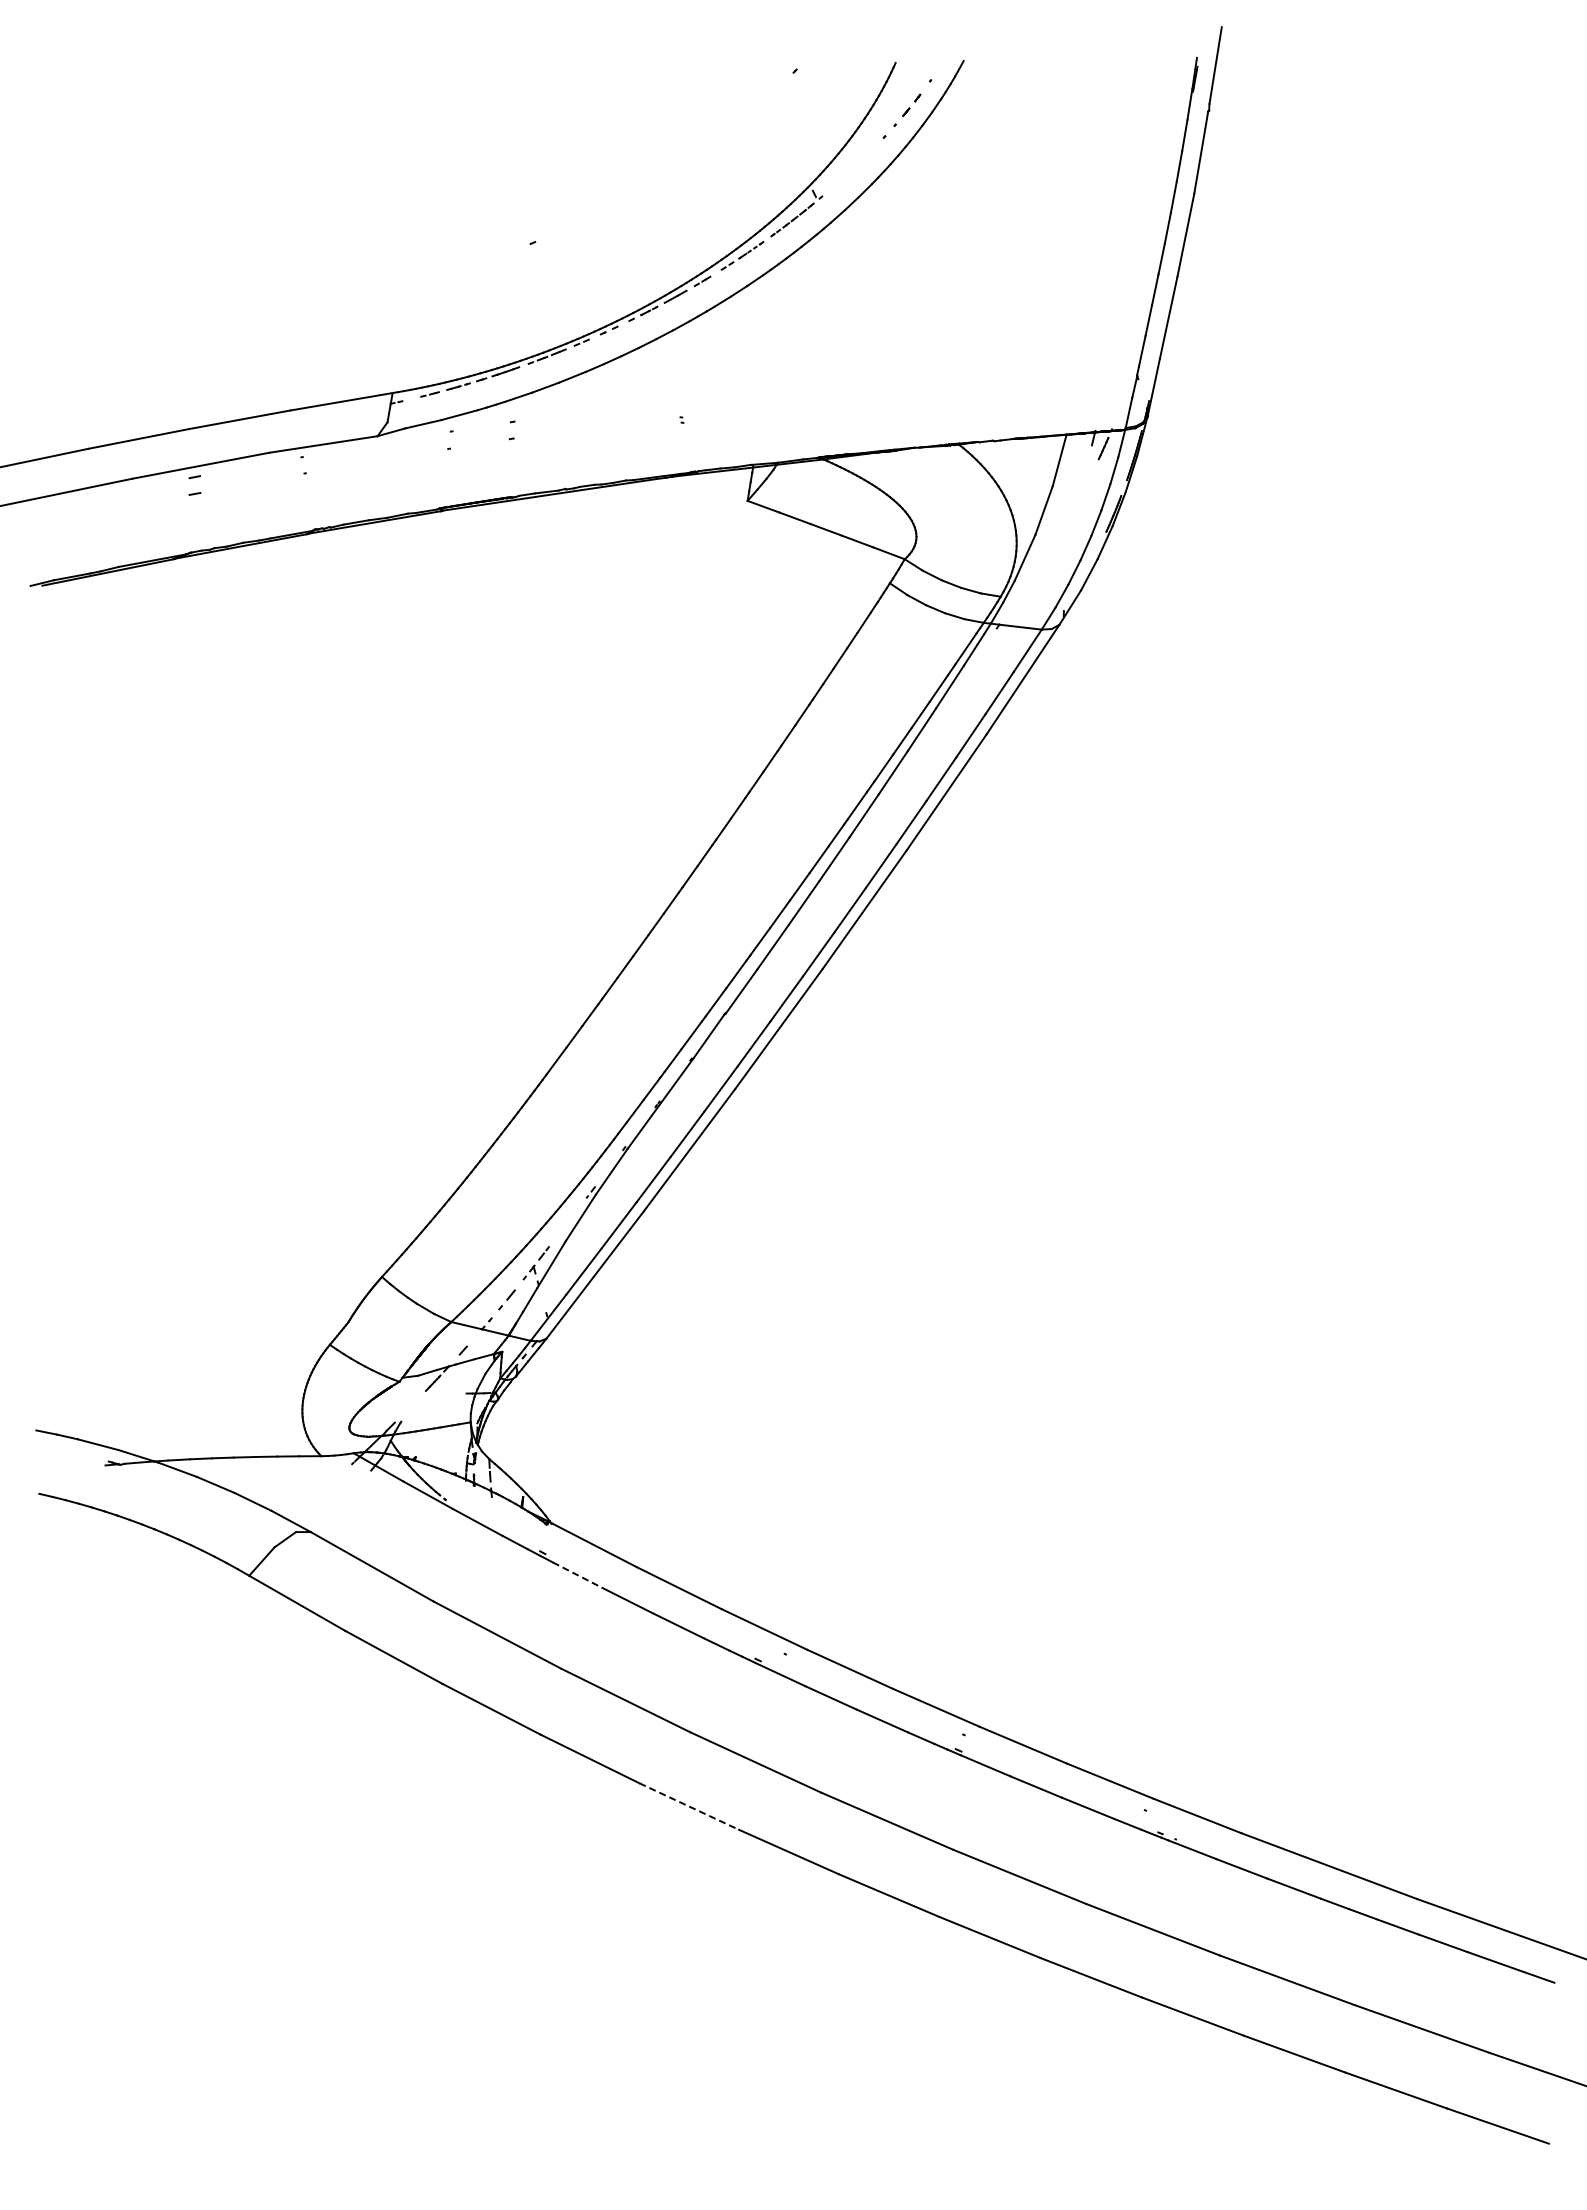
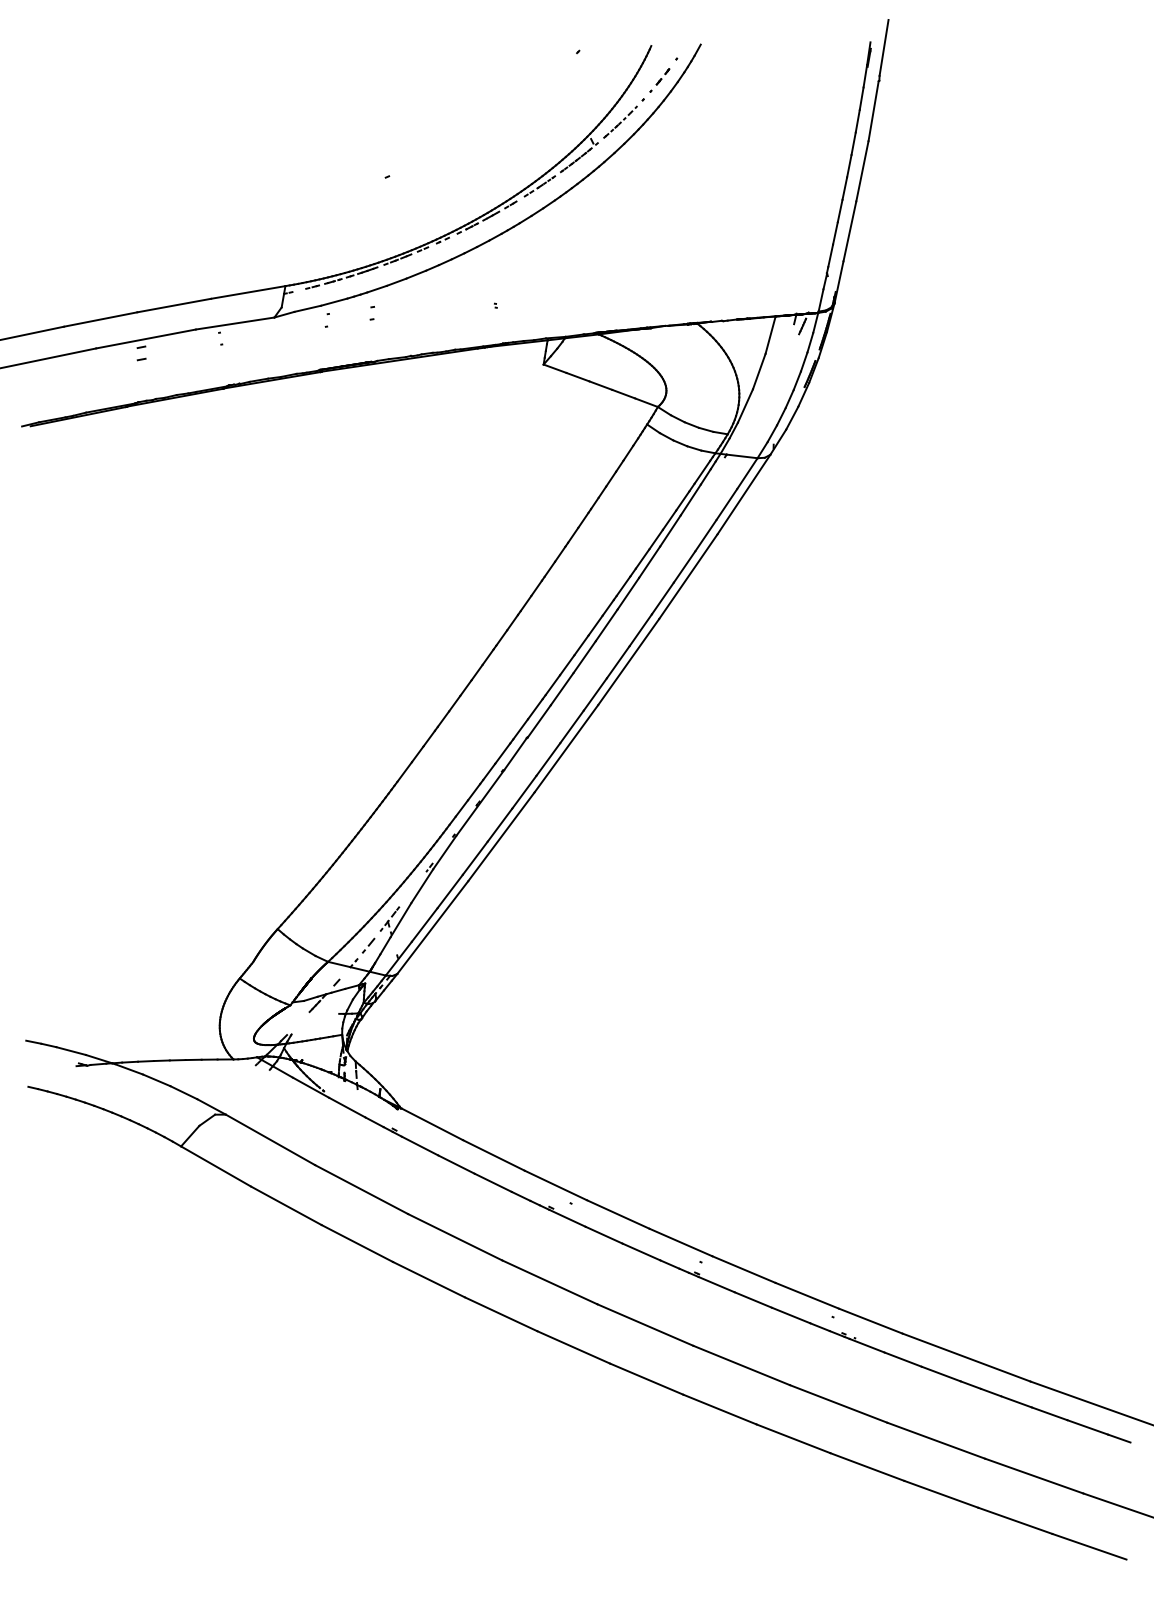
part: (853, 167) -> (620, 122), added
line: (577, 1575) -> (419, 1146), dashed -> solid
line: (689, 1806) -> (501, 1314), dashed -> solid

